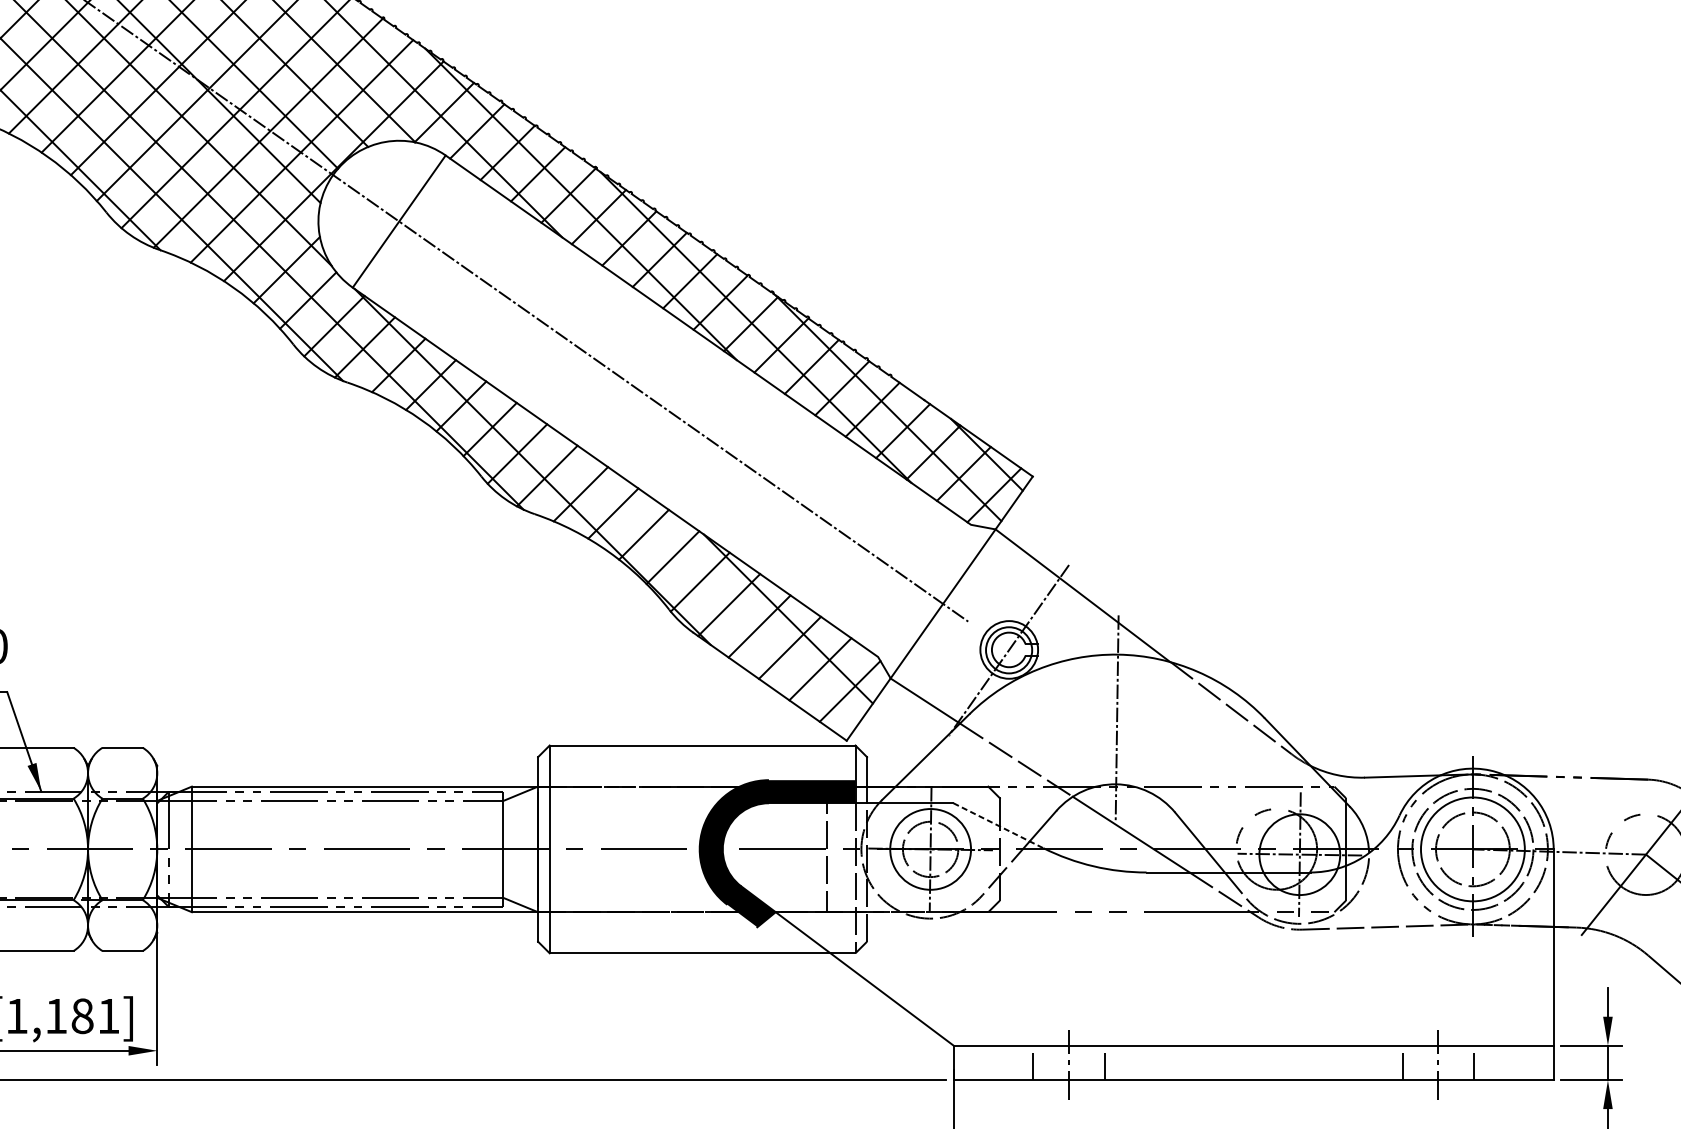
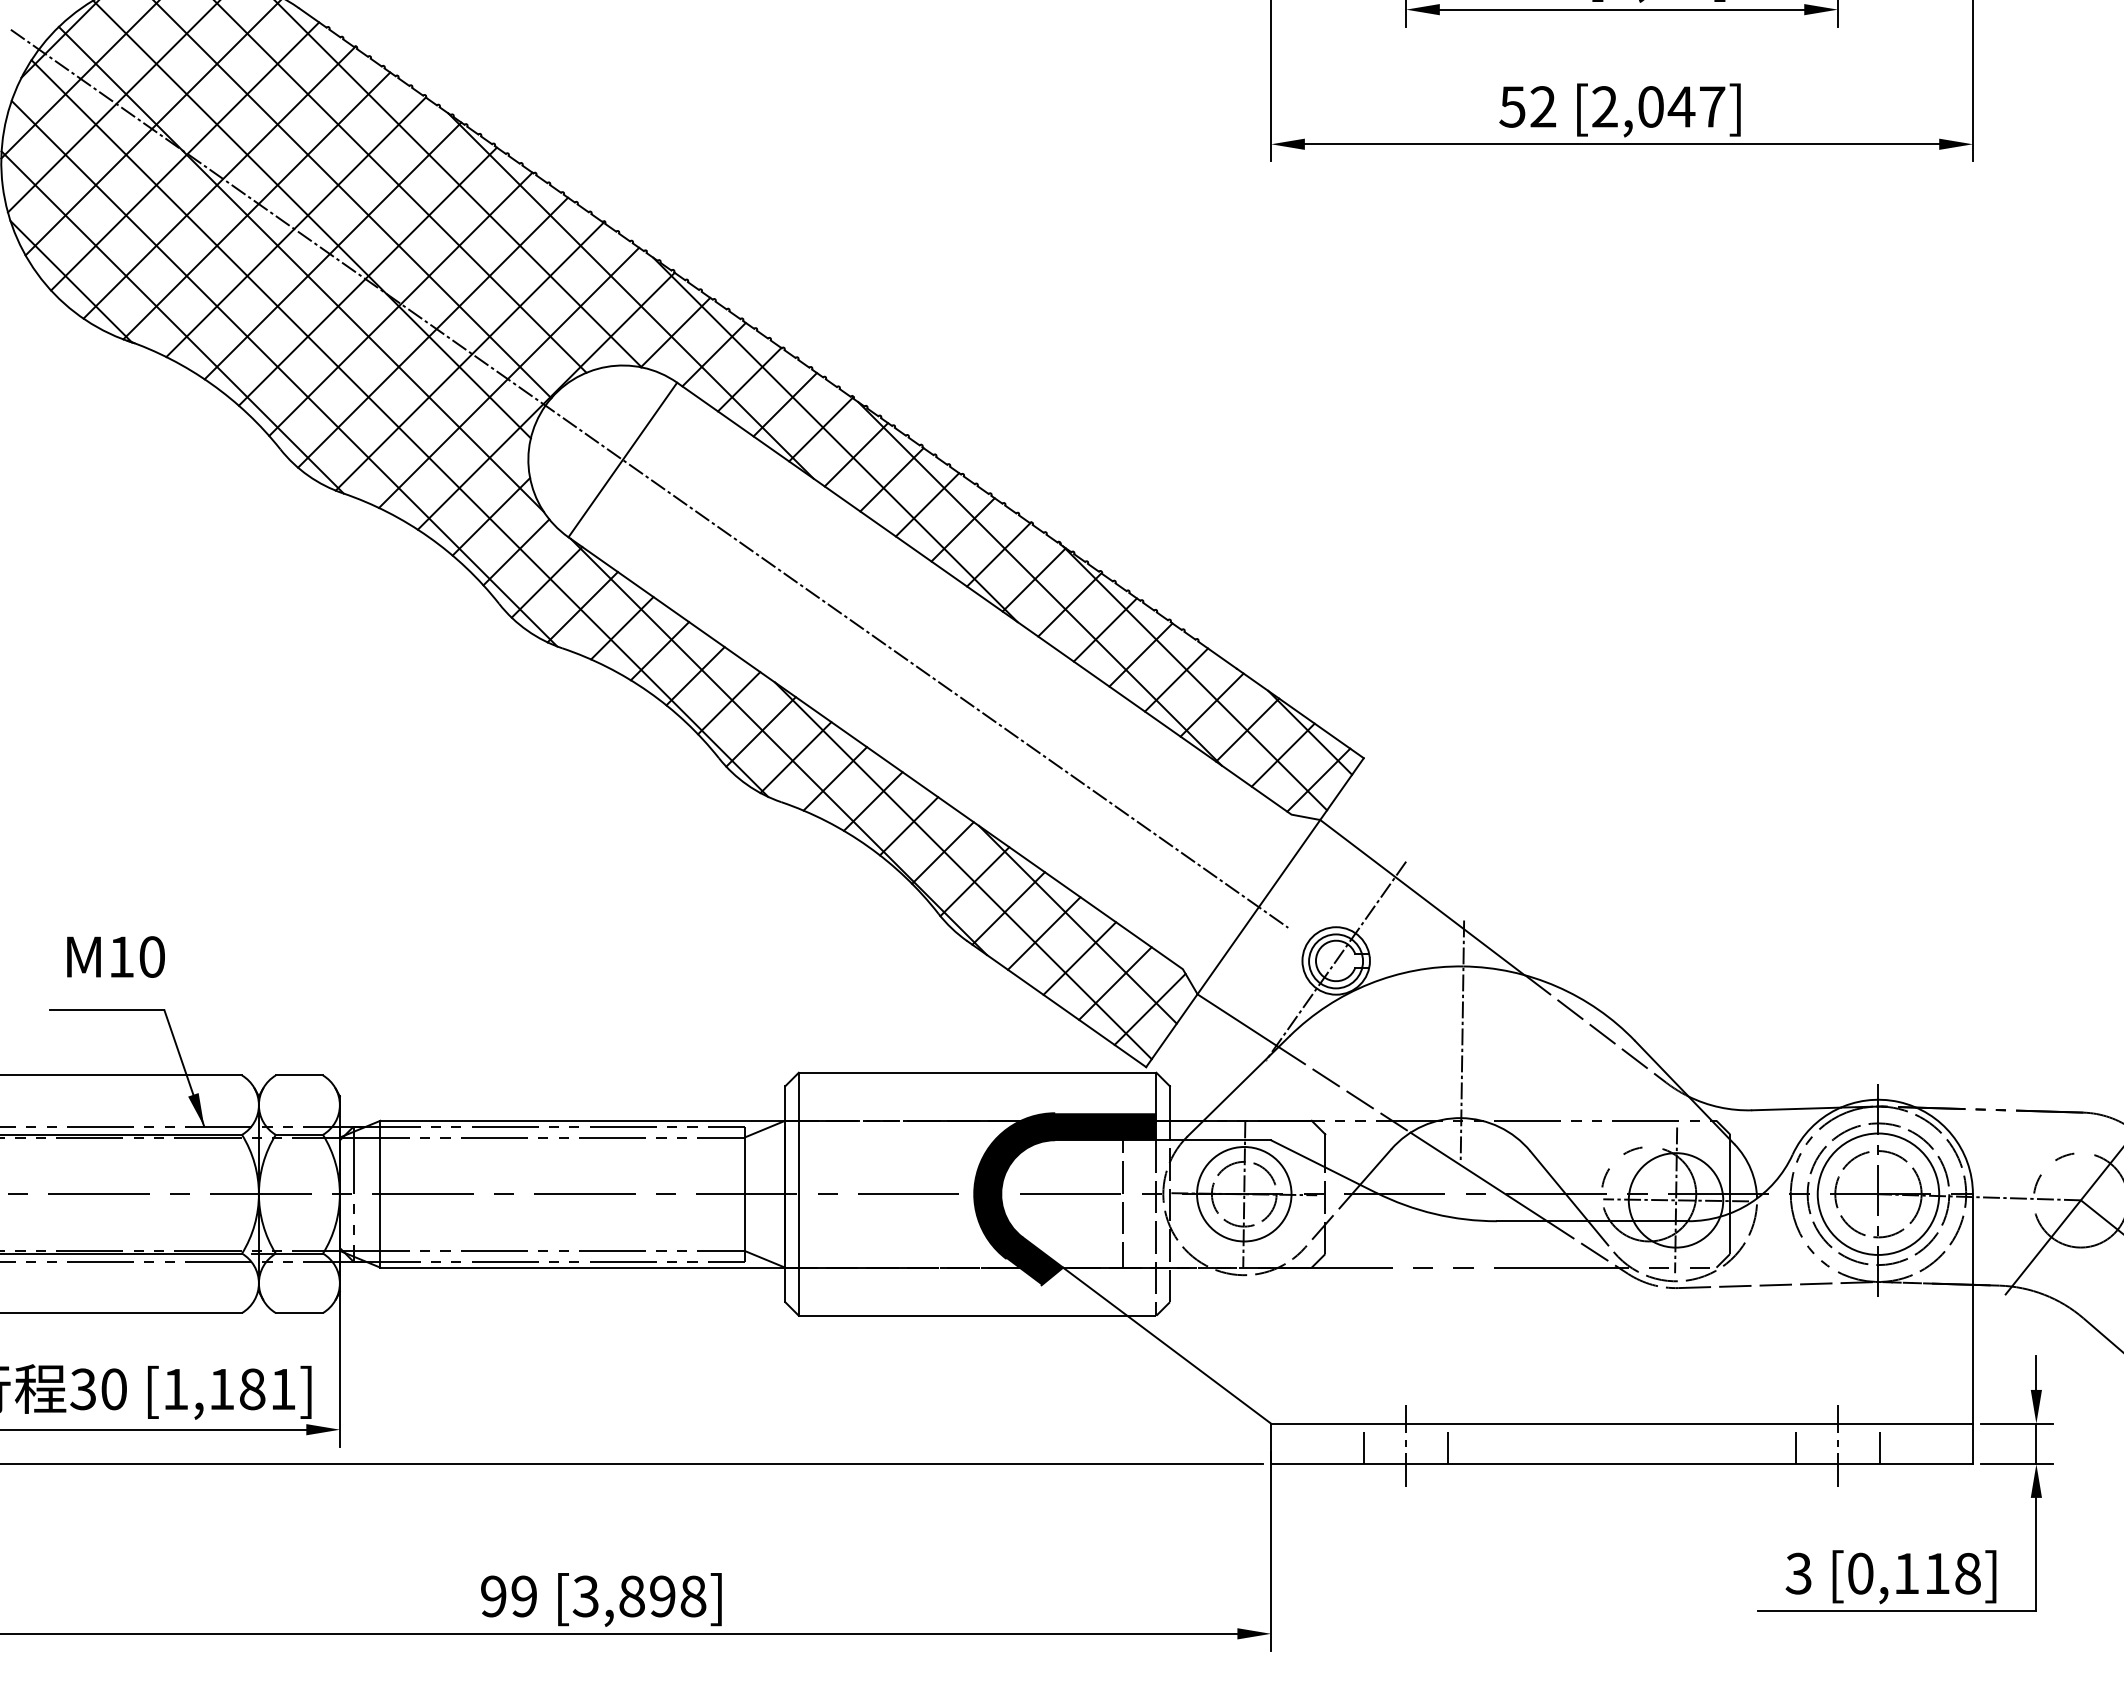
line: (690, 572) -> (963, 870), added
line: (998, 825) -> (1323, 1166), dashed -> solid

